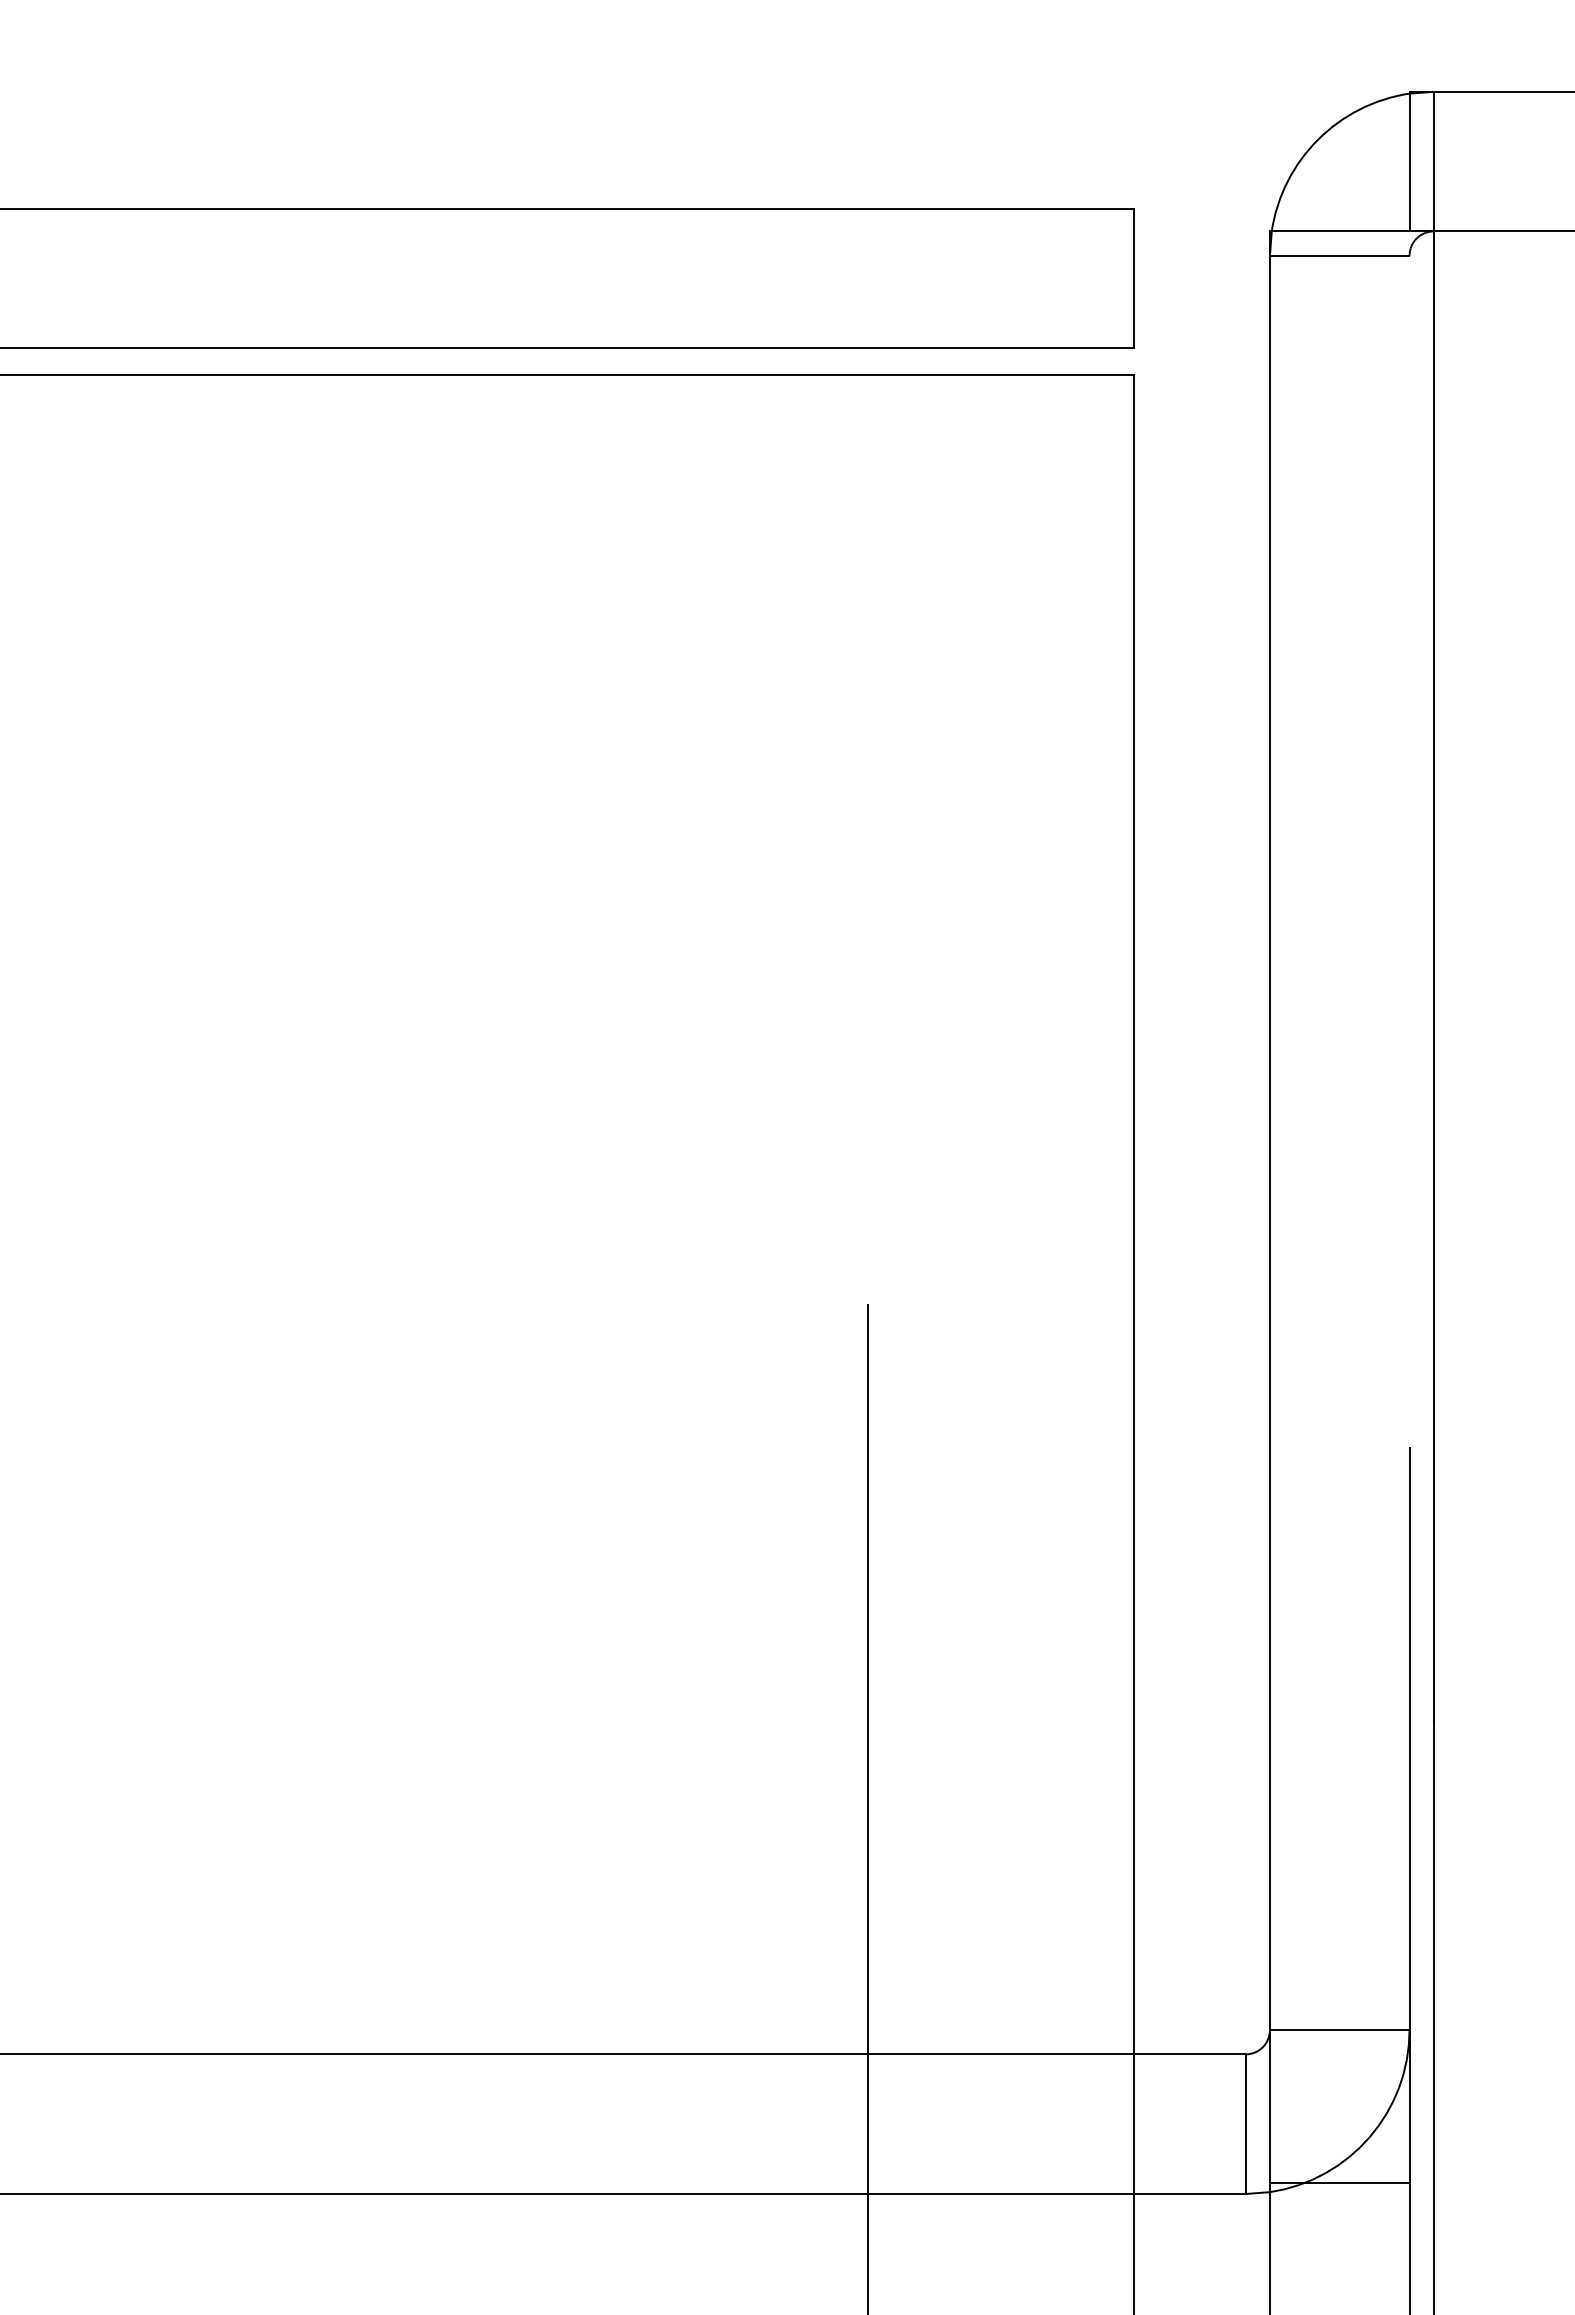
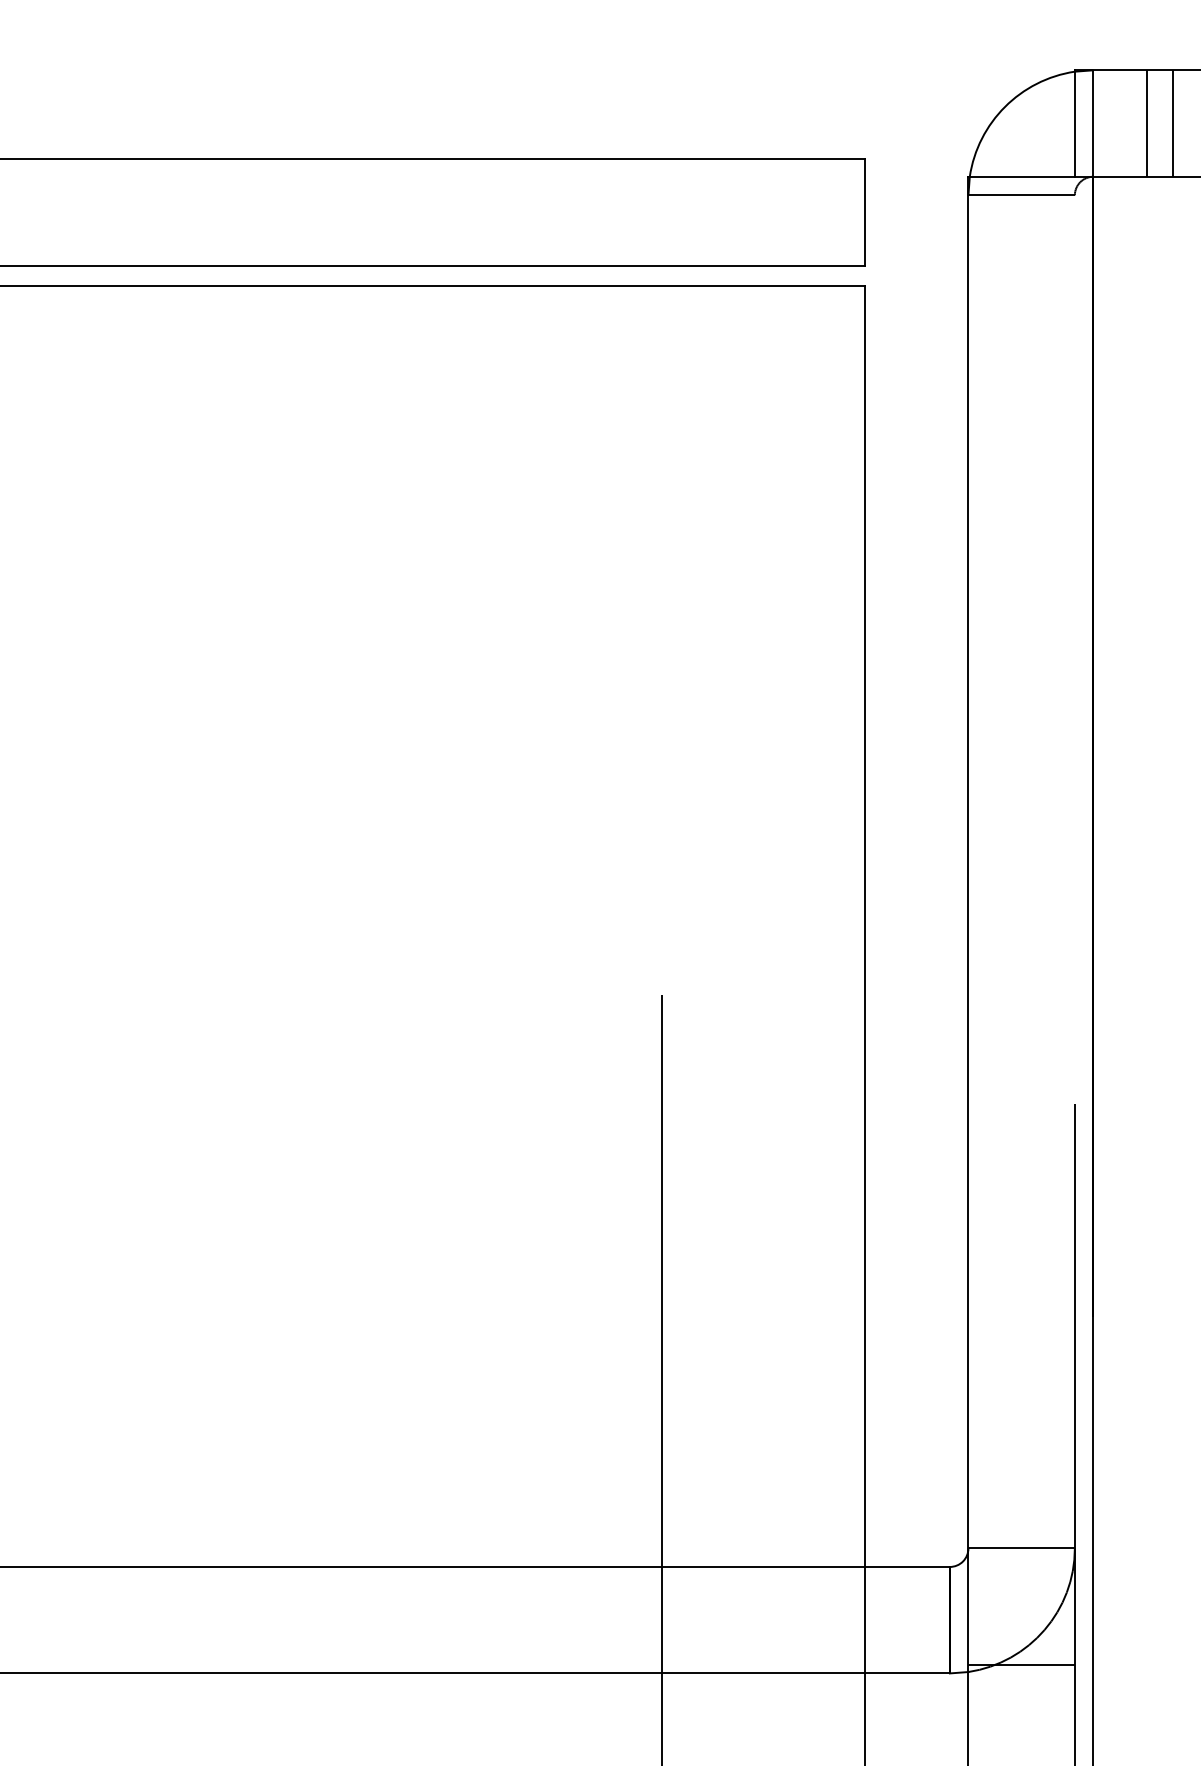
line: (1503, 161) -> (1146, 123), added
line: (1538, 161) -> (1173, 123), added

